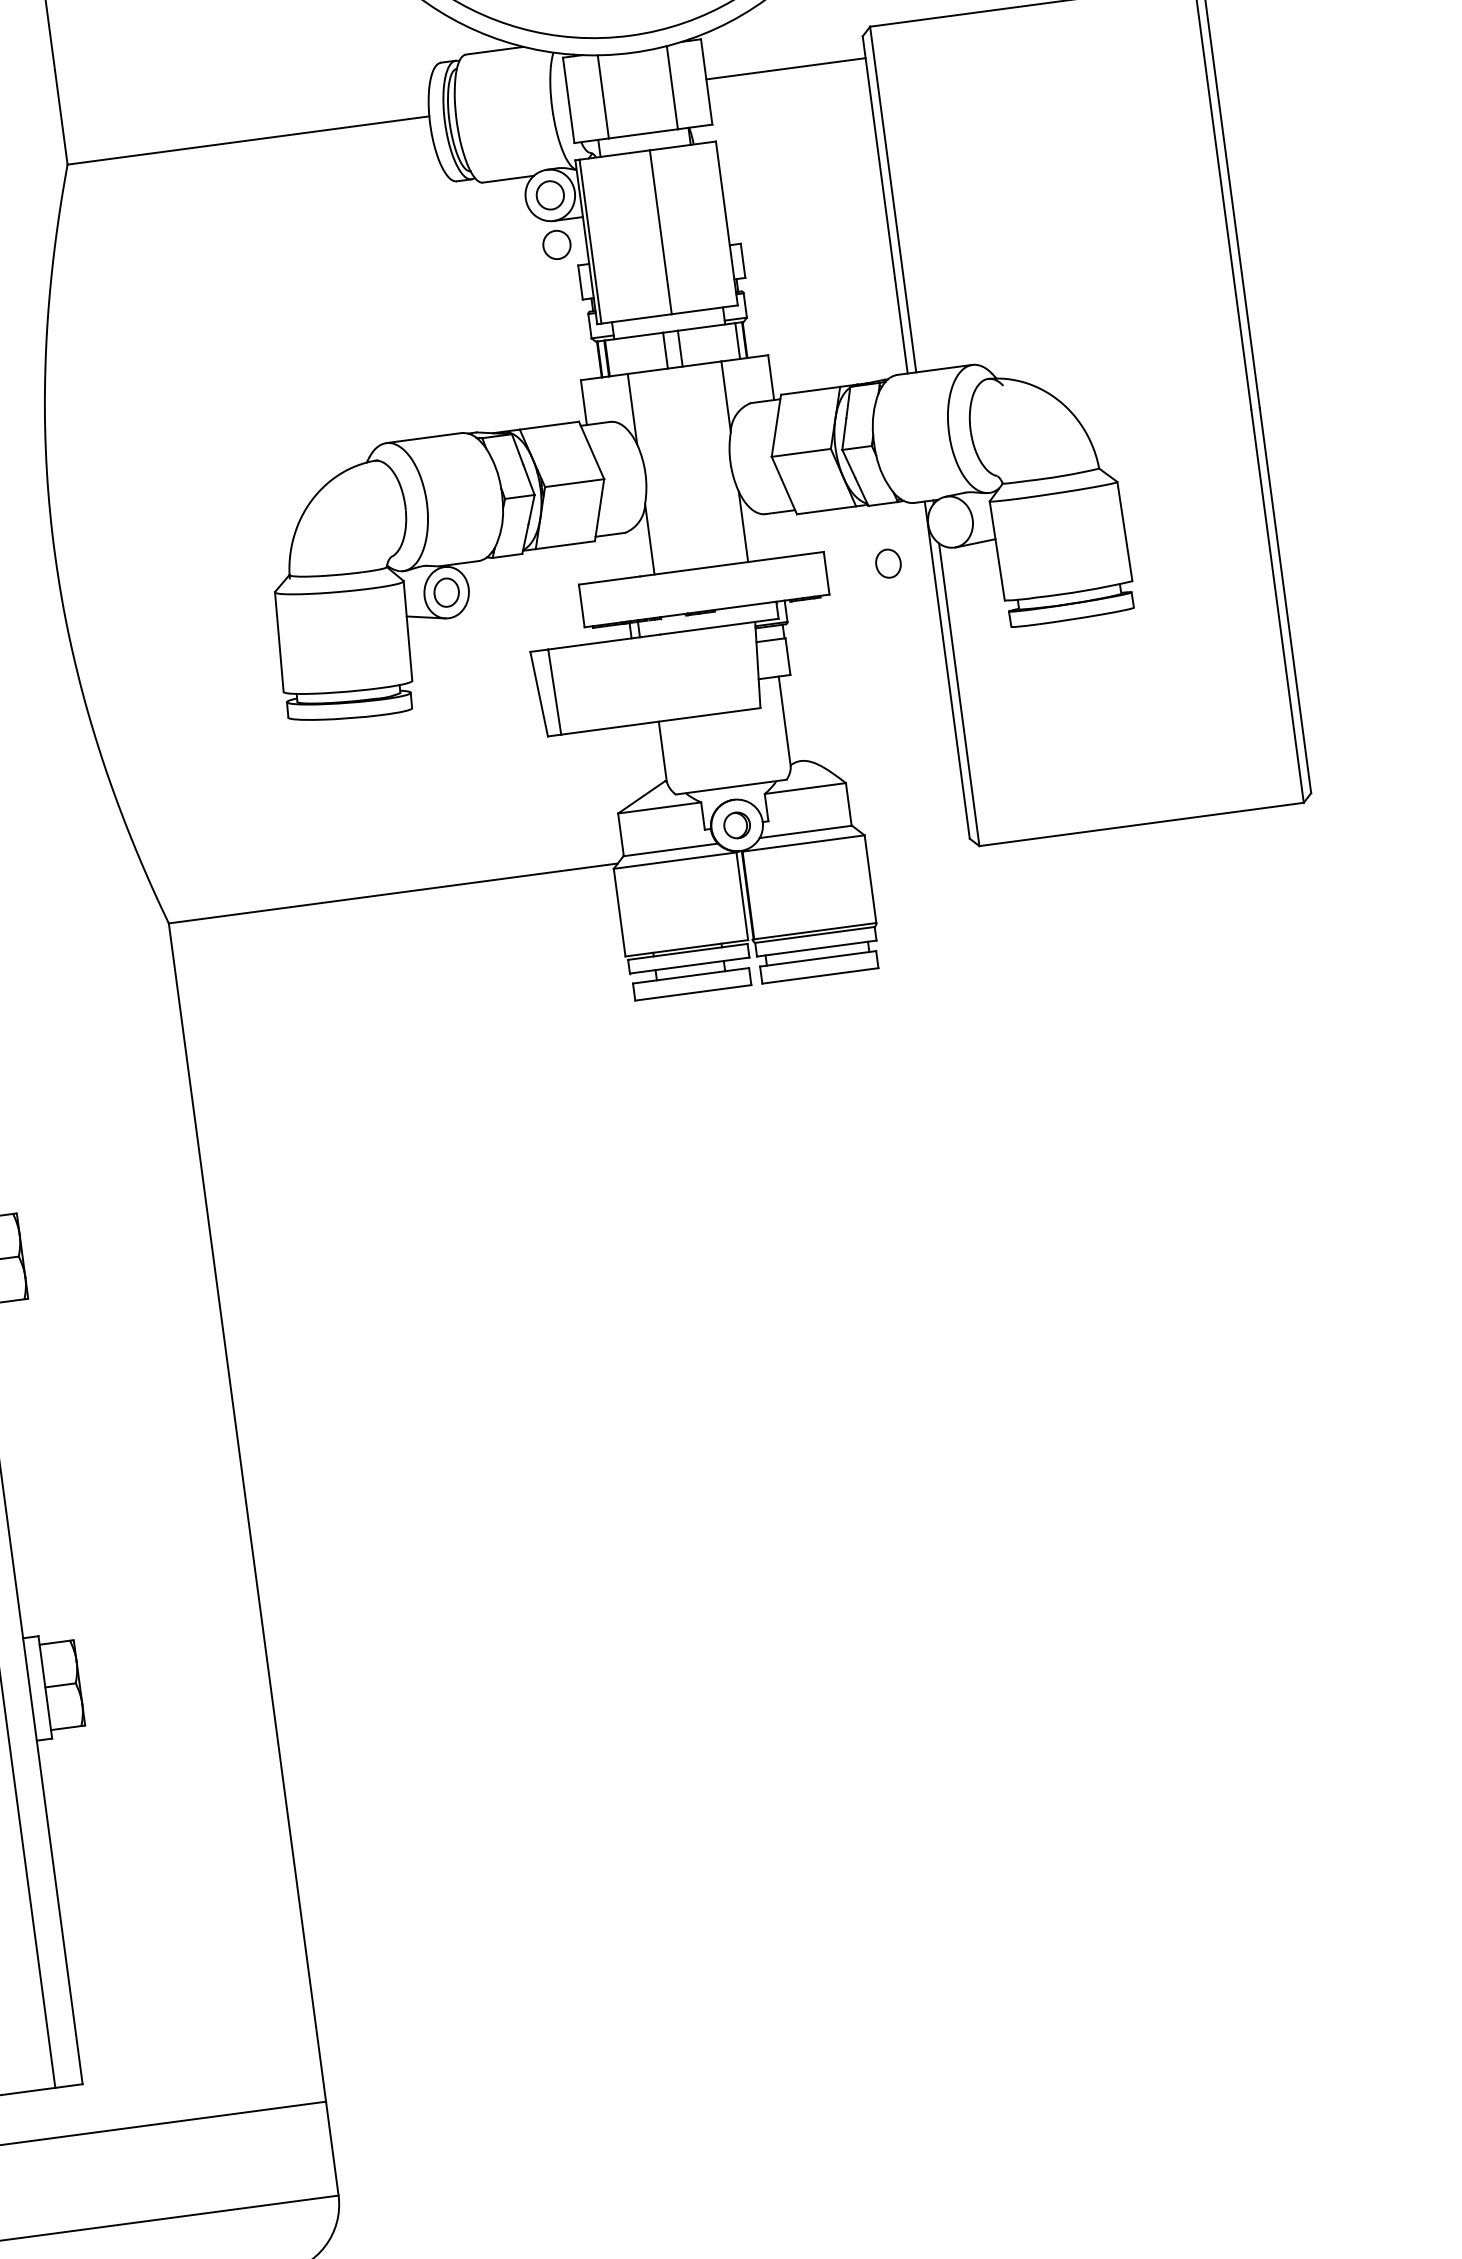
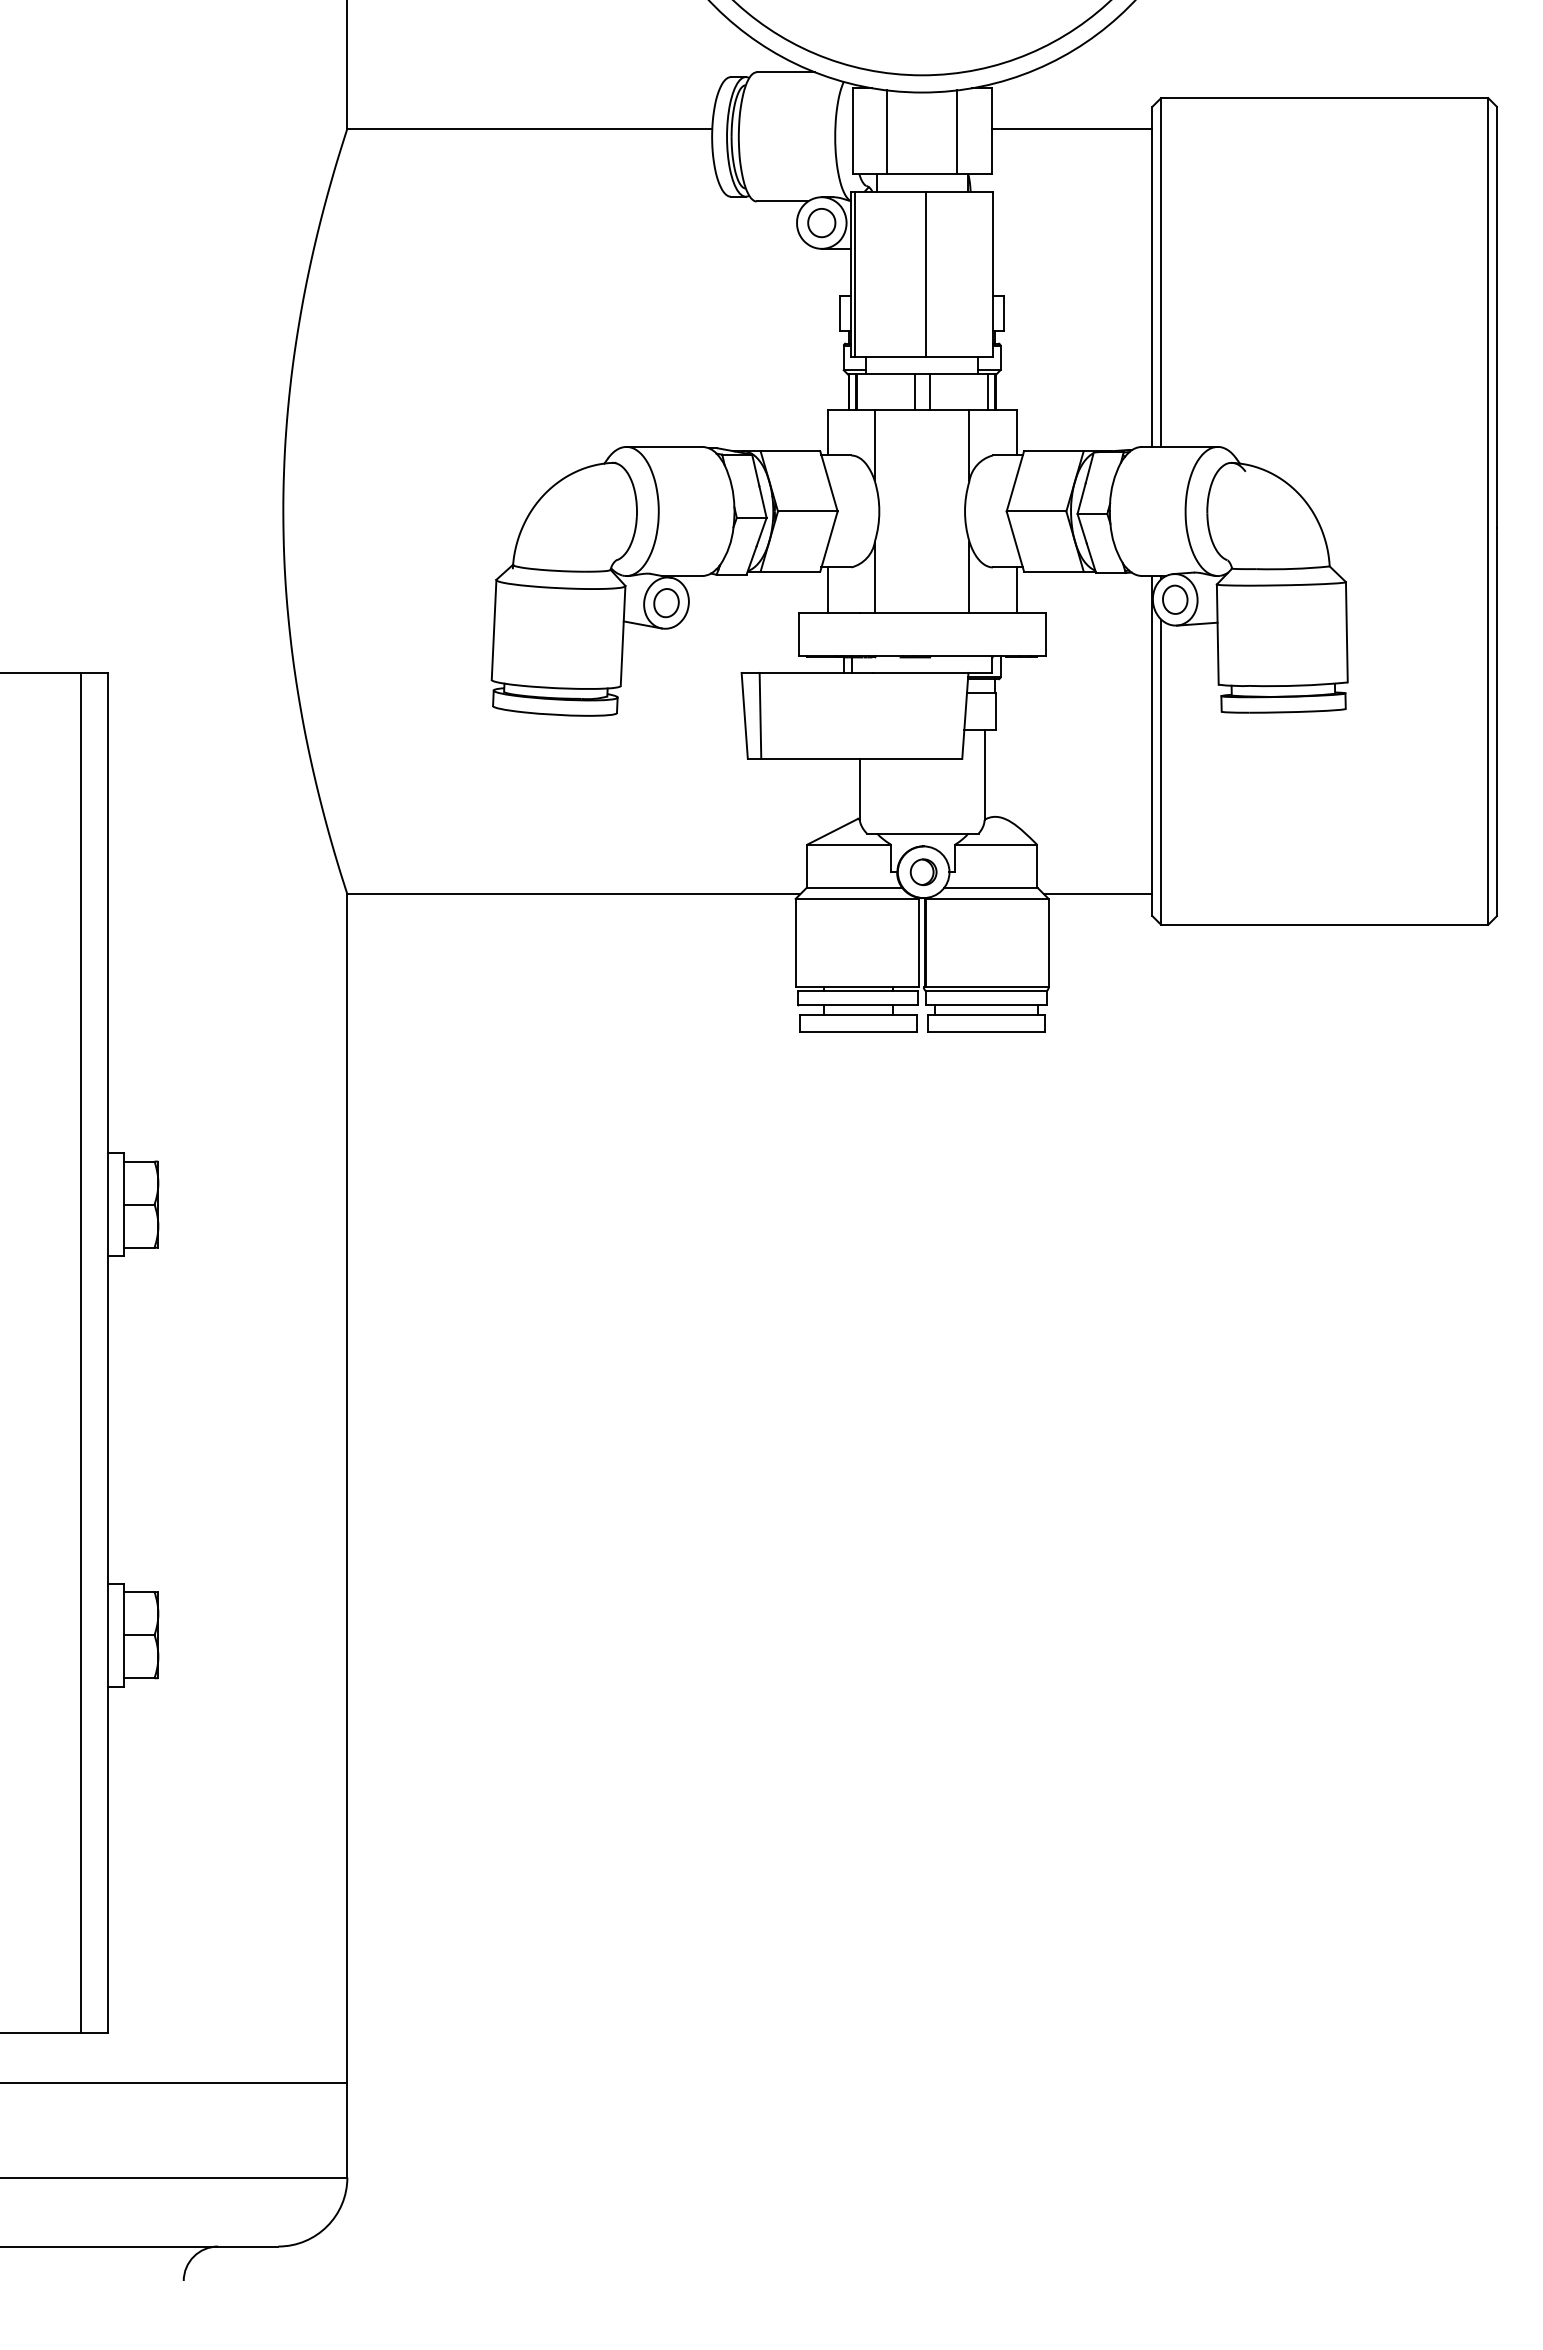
part: (556, 245) -> (821, 273), removed
line: (791, 532) -> (1016, 589), added
line: (604, 557) -> (827, 589), added
part: (888, 563) -> (1175, 599), moved
line: (912, 824) -> (1097, 894), added

